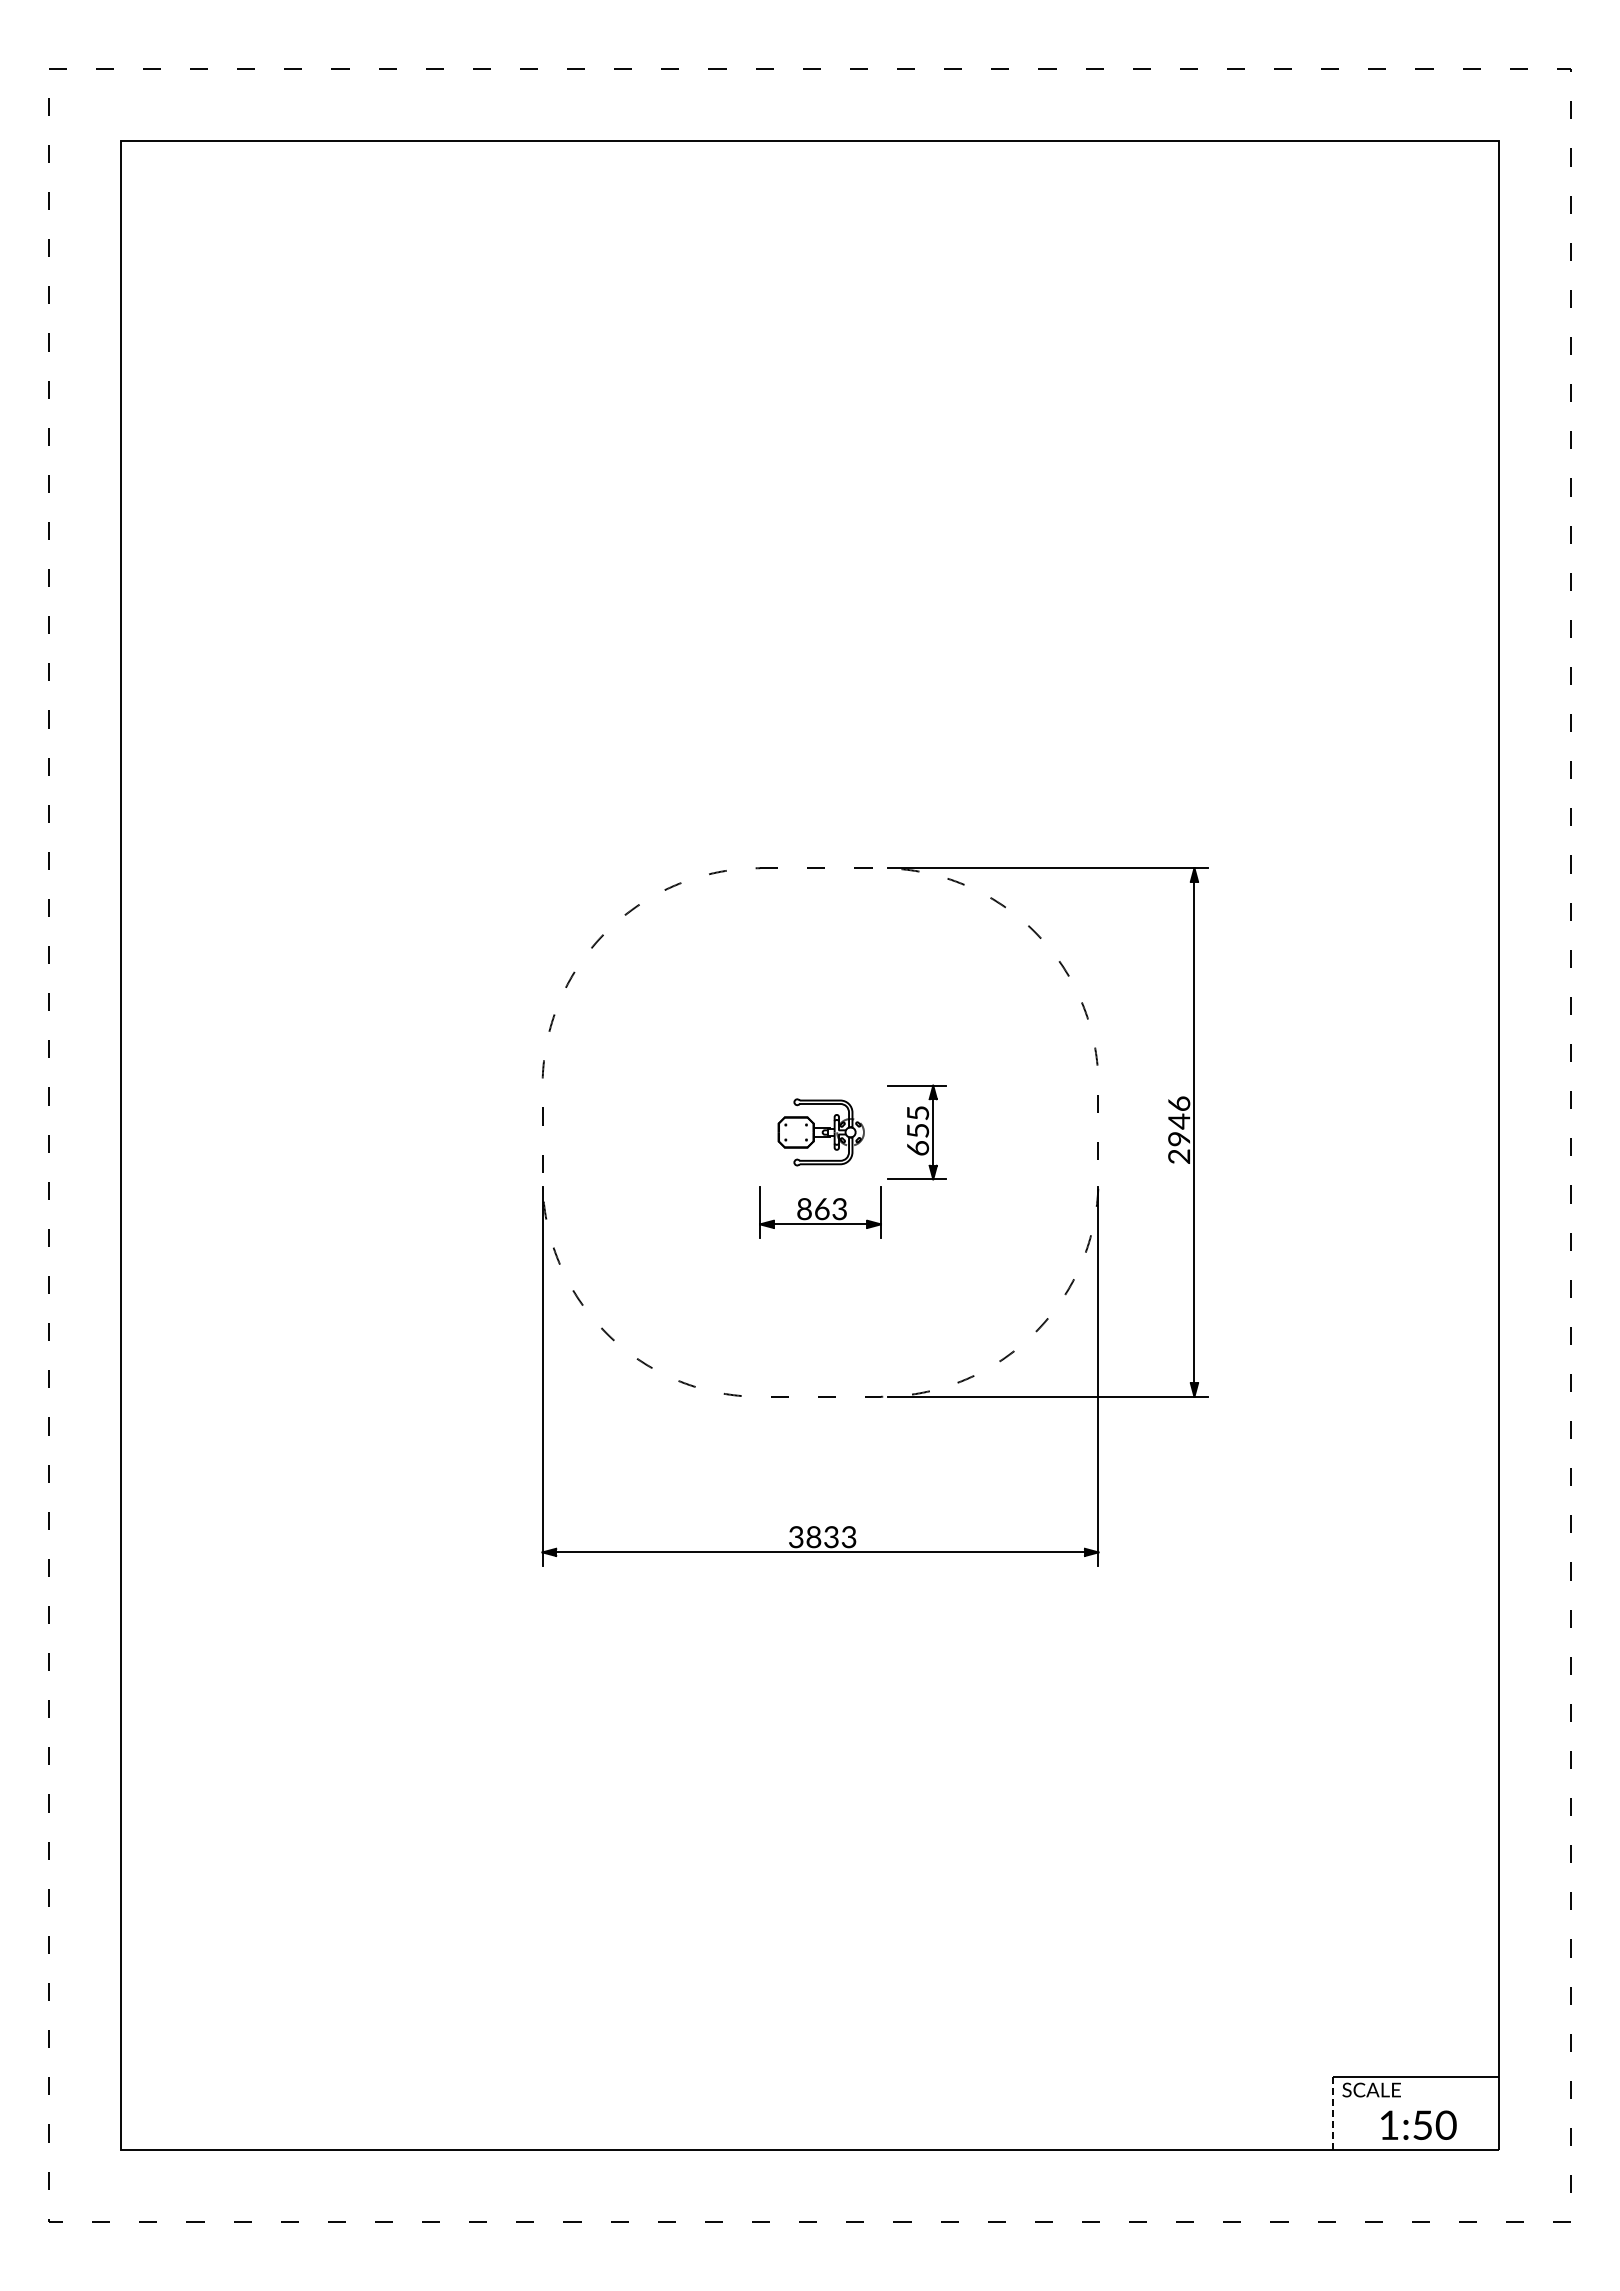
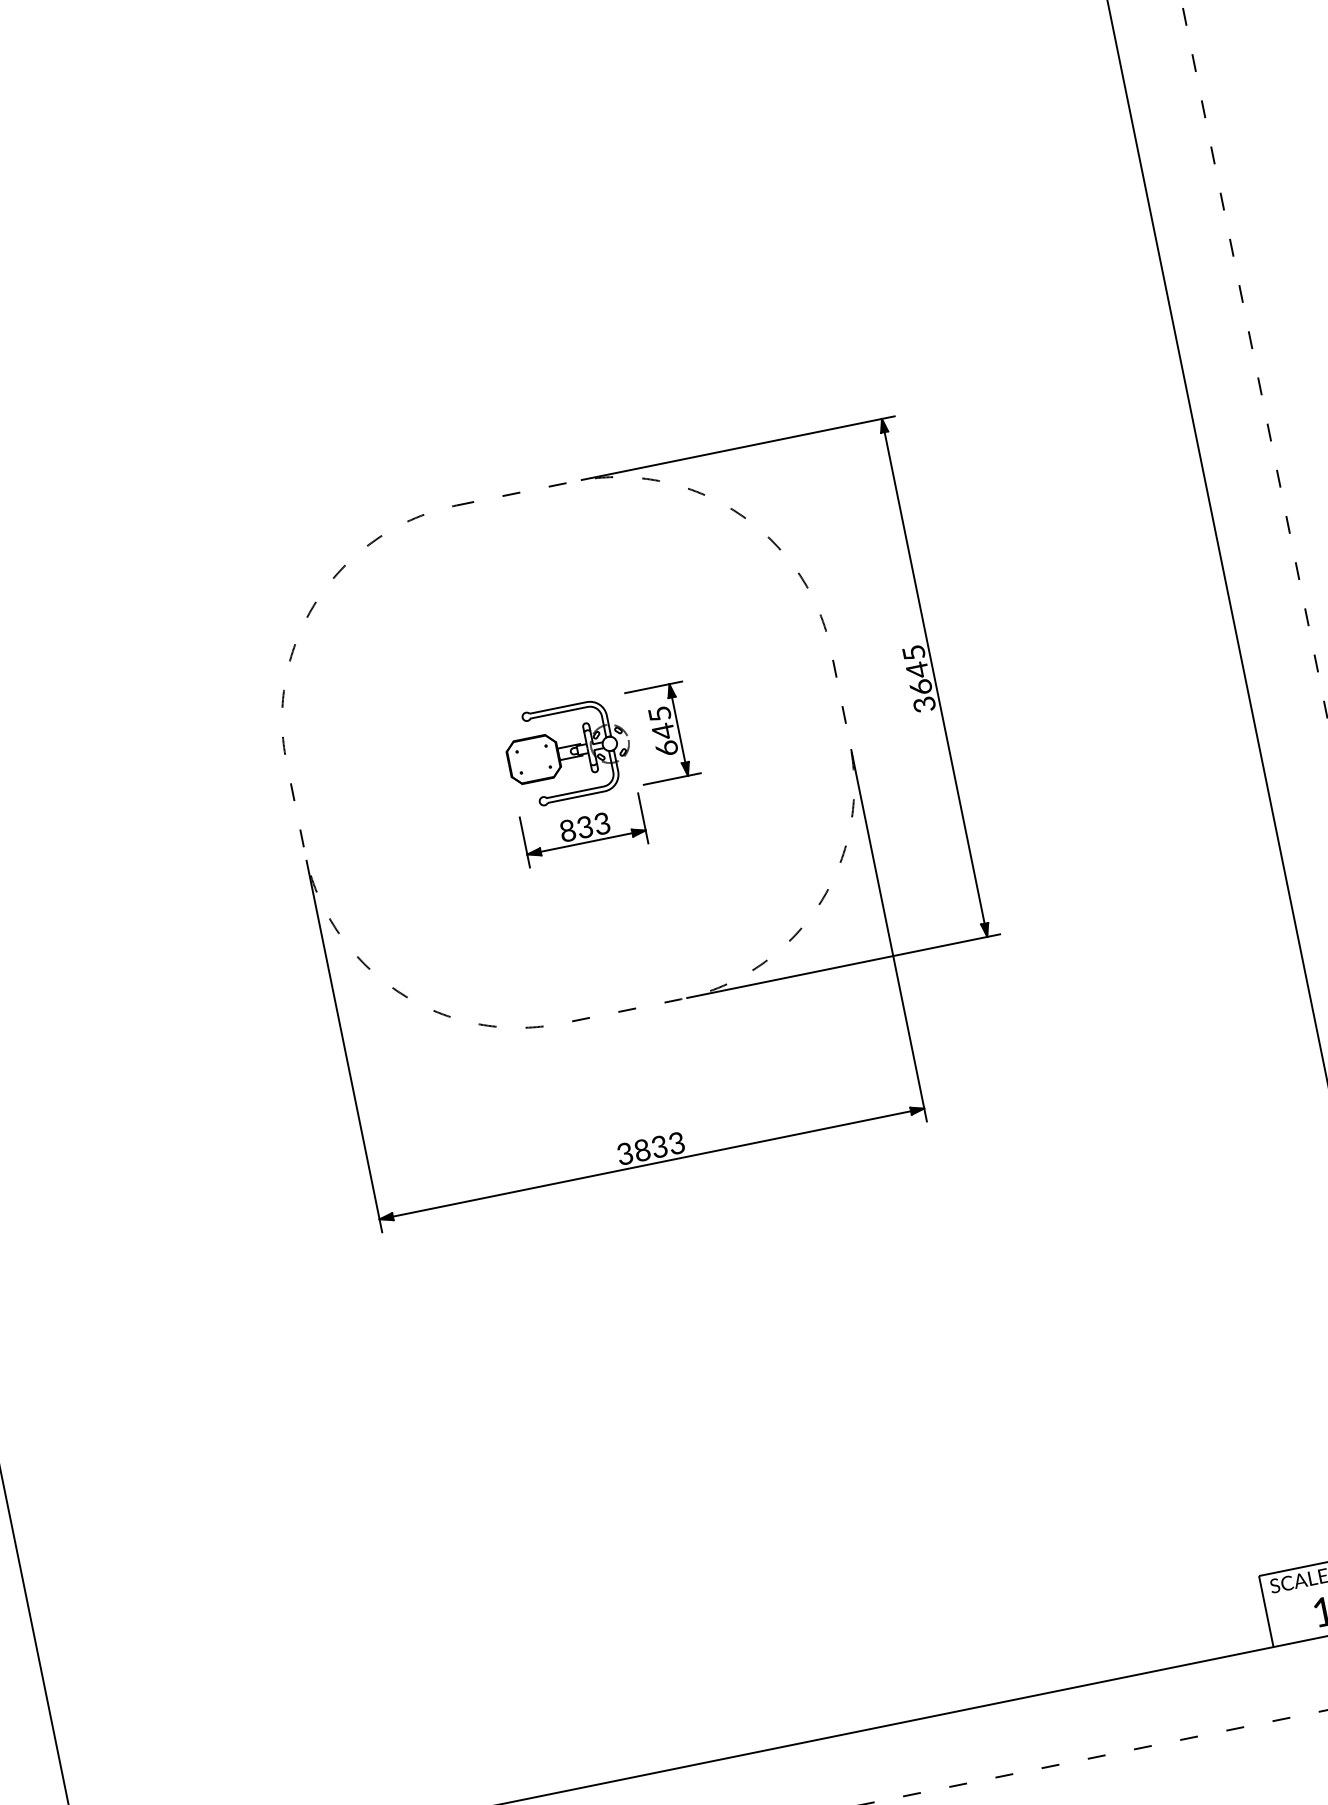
text: (1179, 1129) -> (919, 677), 2946 -> 3645
text: (918, 1130) -> (663, 730), 655 -> 645
part: (821, 1132) -> (569, 752), size x1.43
text: (821, 1208) -> (584, 826), 863 -> 833
line: (1333, 2113) -> (1266, 1611), dashed -> solid

